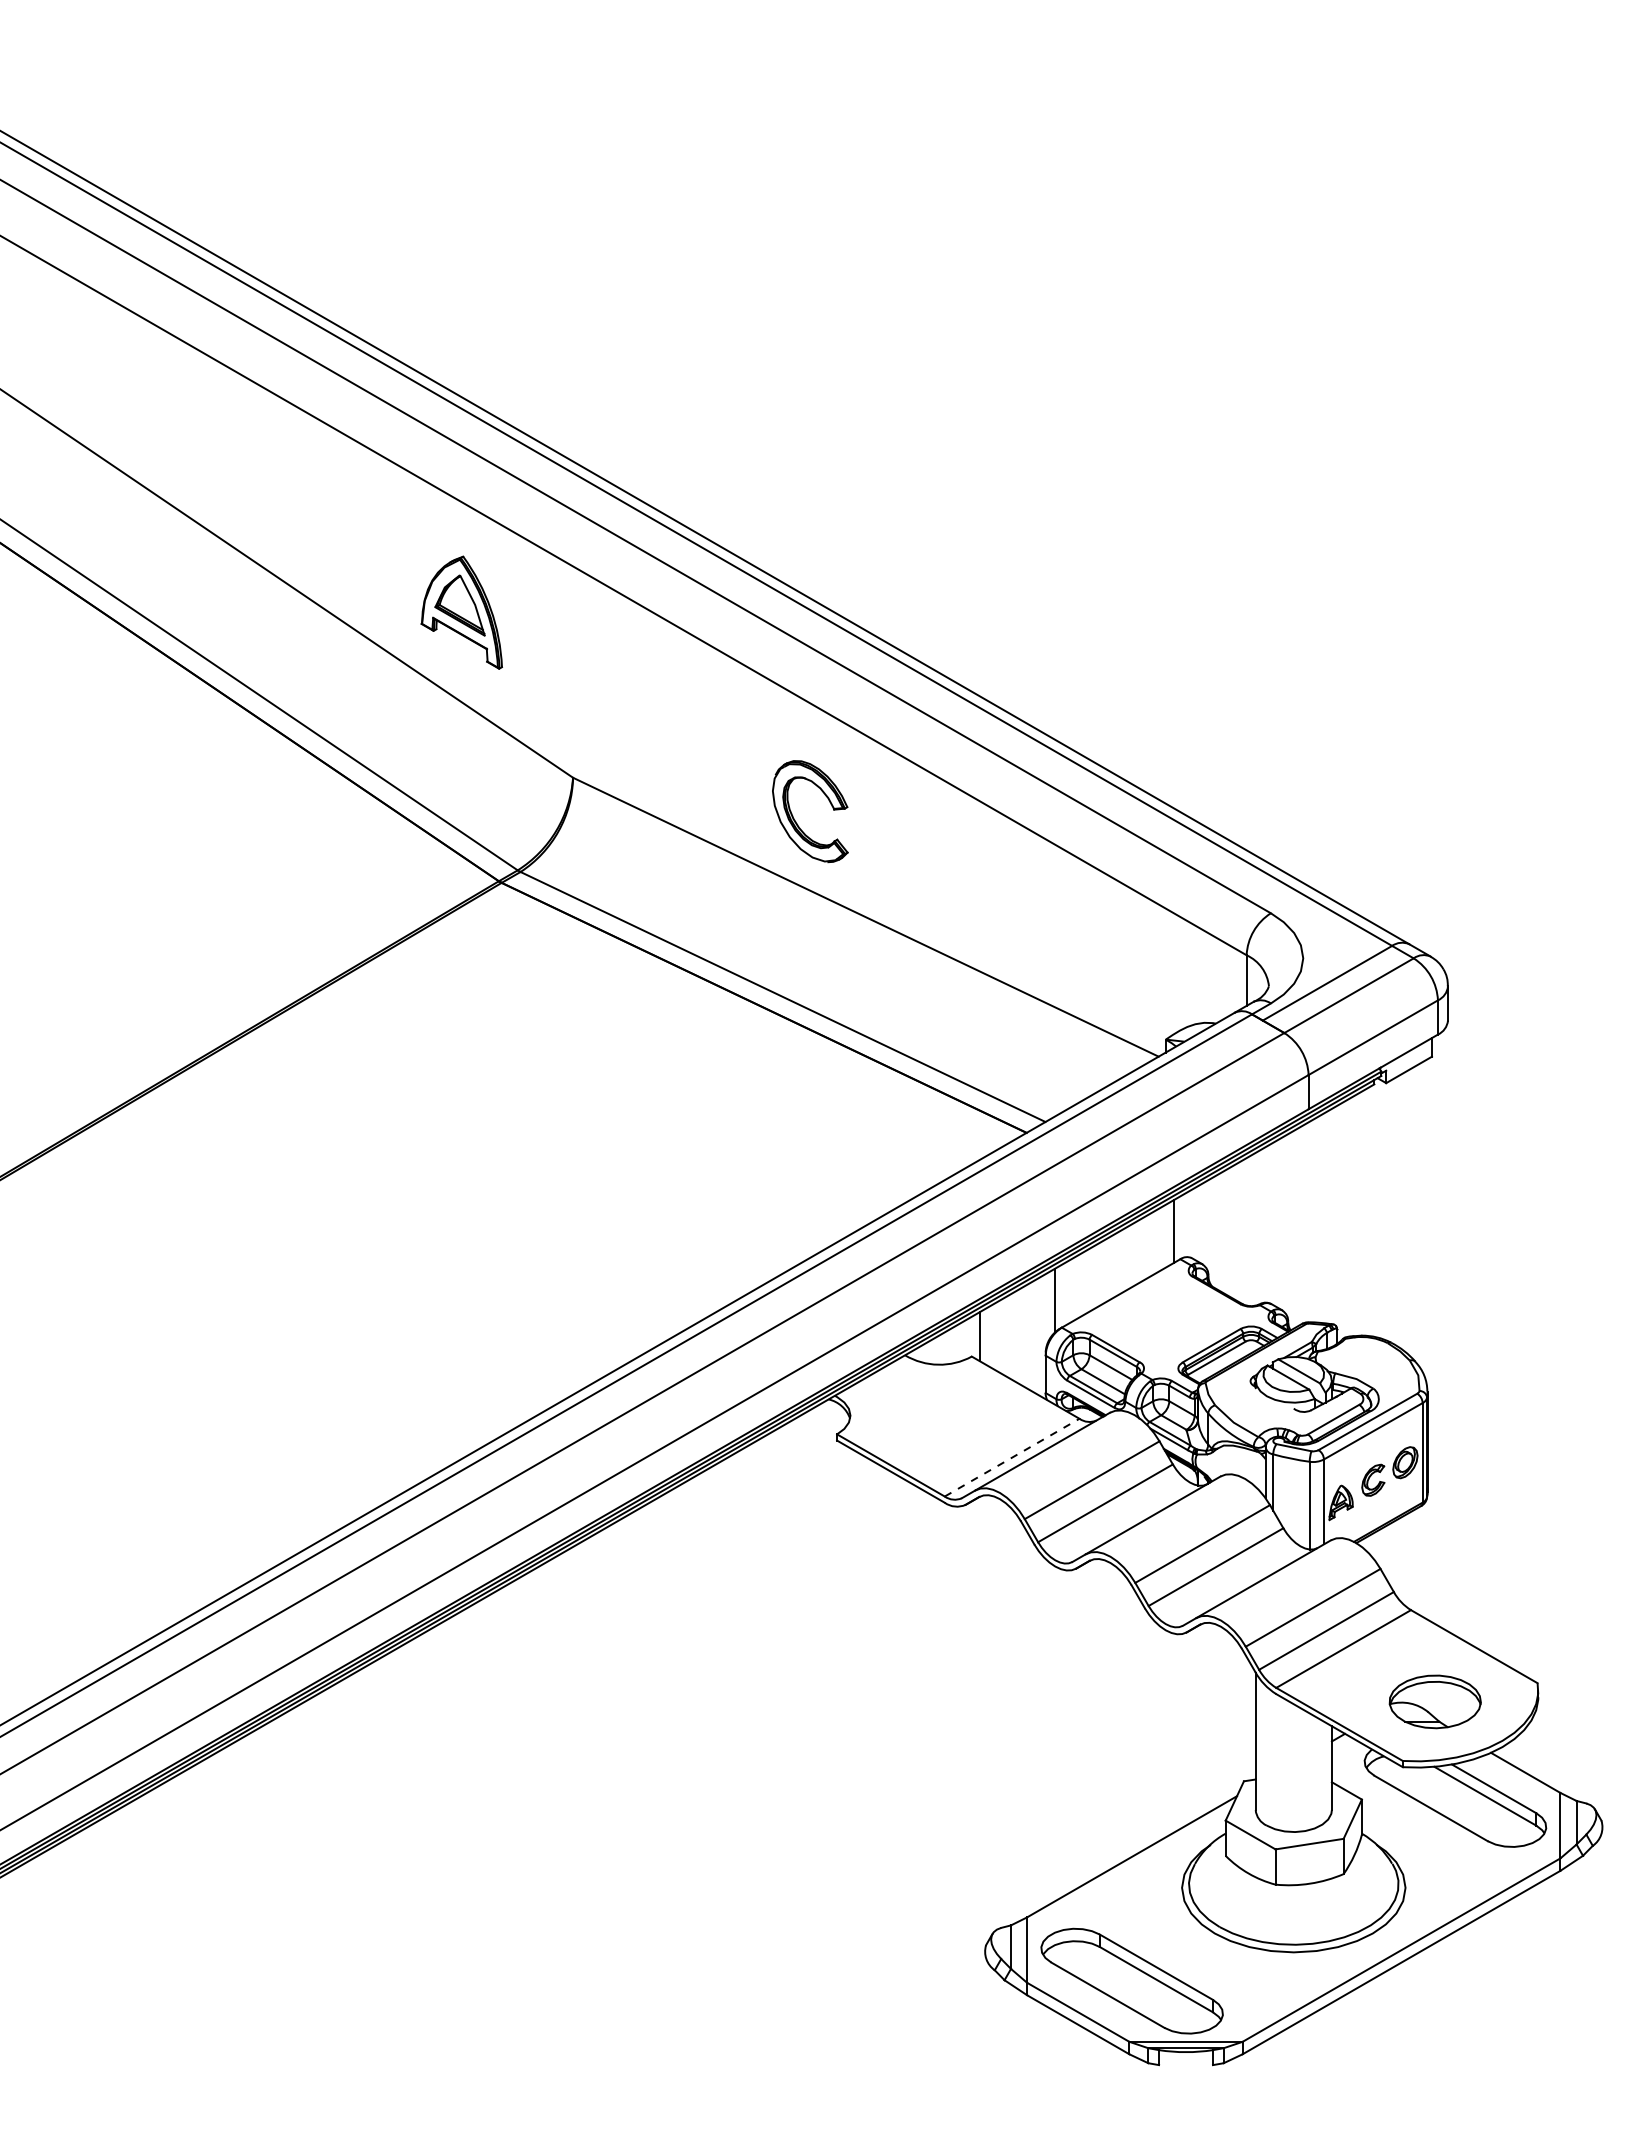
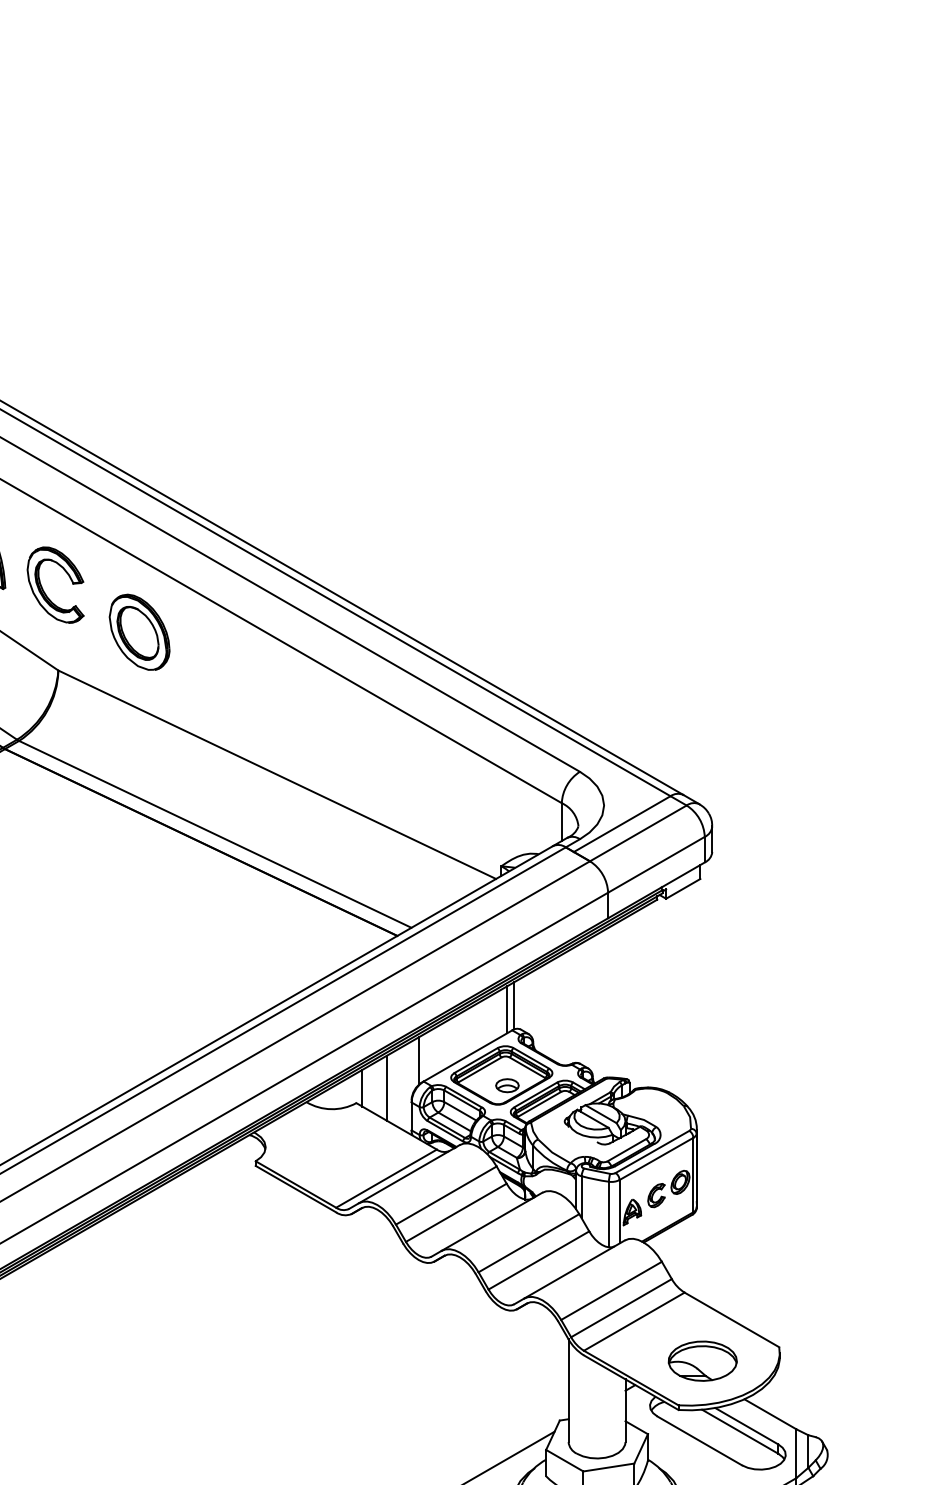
part: (681, 726) -> (139, 632), added
part: (796, 821) -> (45, 592), moved
line: (1182, 1226) -> (513, 1005), added
part: (1165, 1319) -> (501, 1075), added
line: (1012, 1336) -> (386, 1088), added
line: (1012, 1457) -> (386, 1178), dashed -> solid

